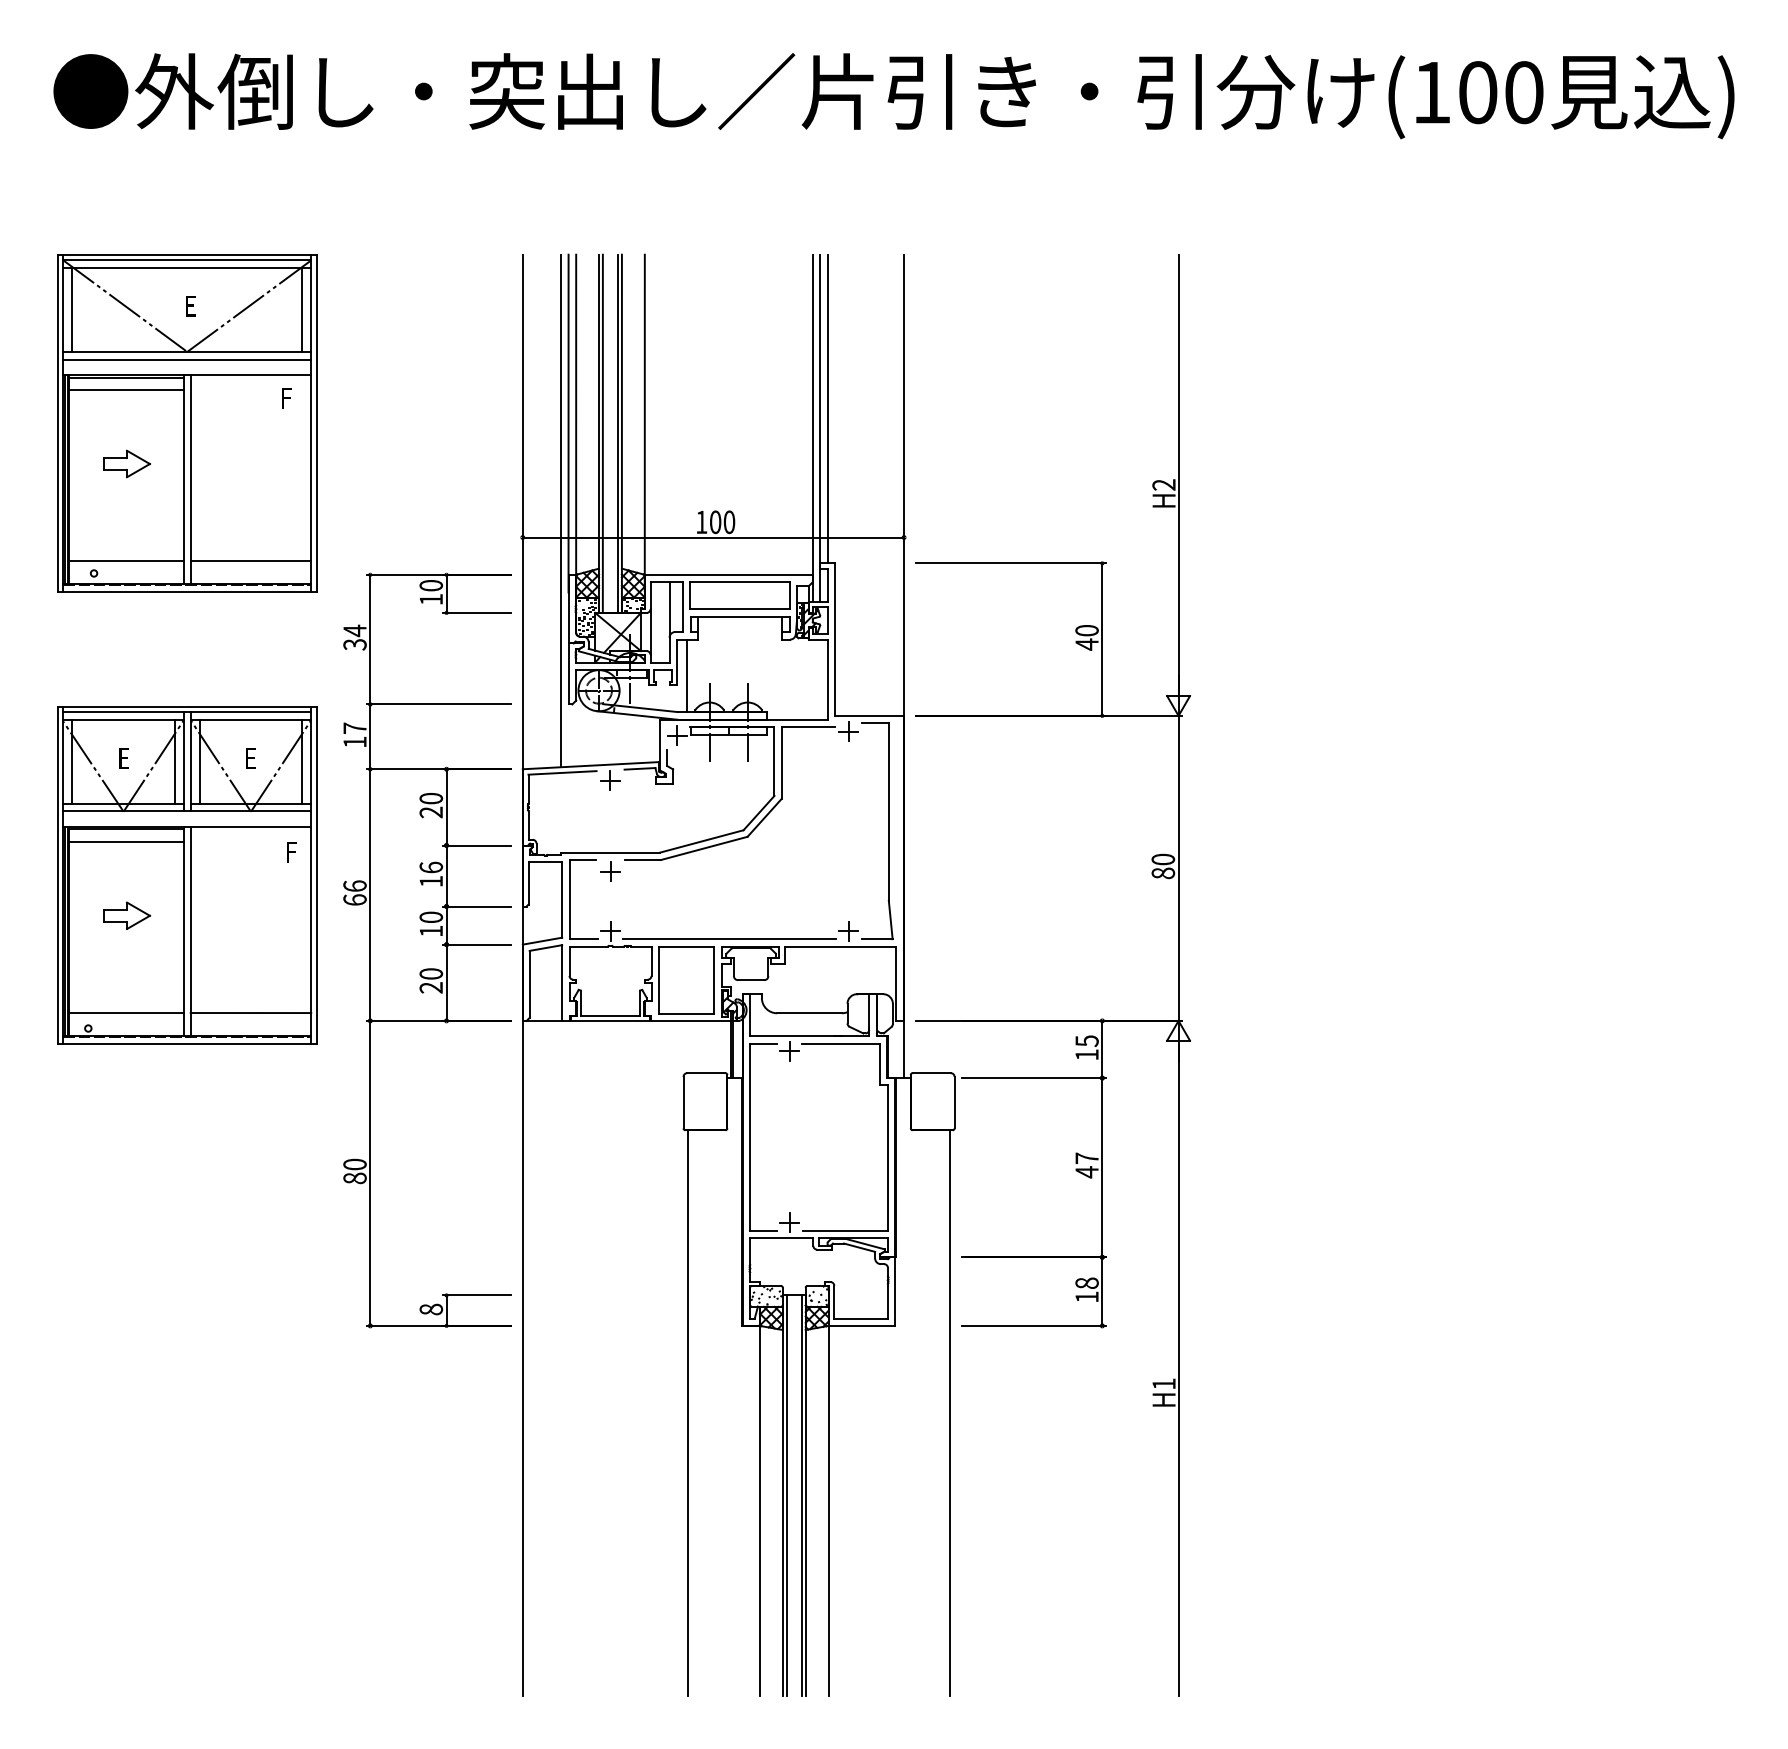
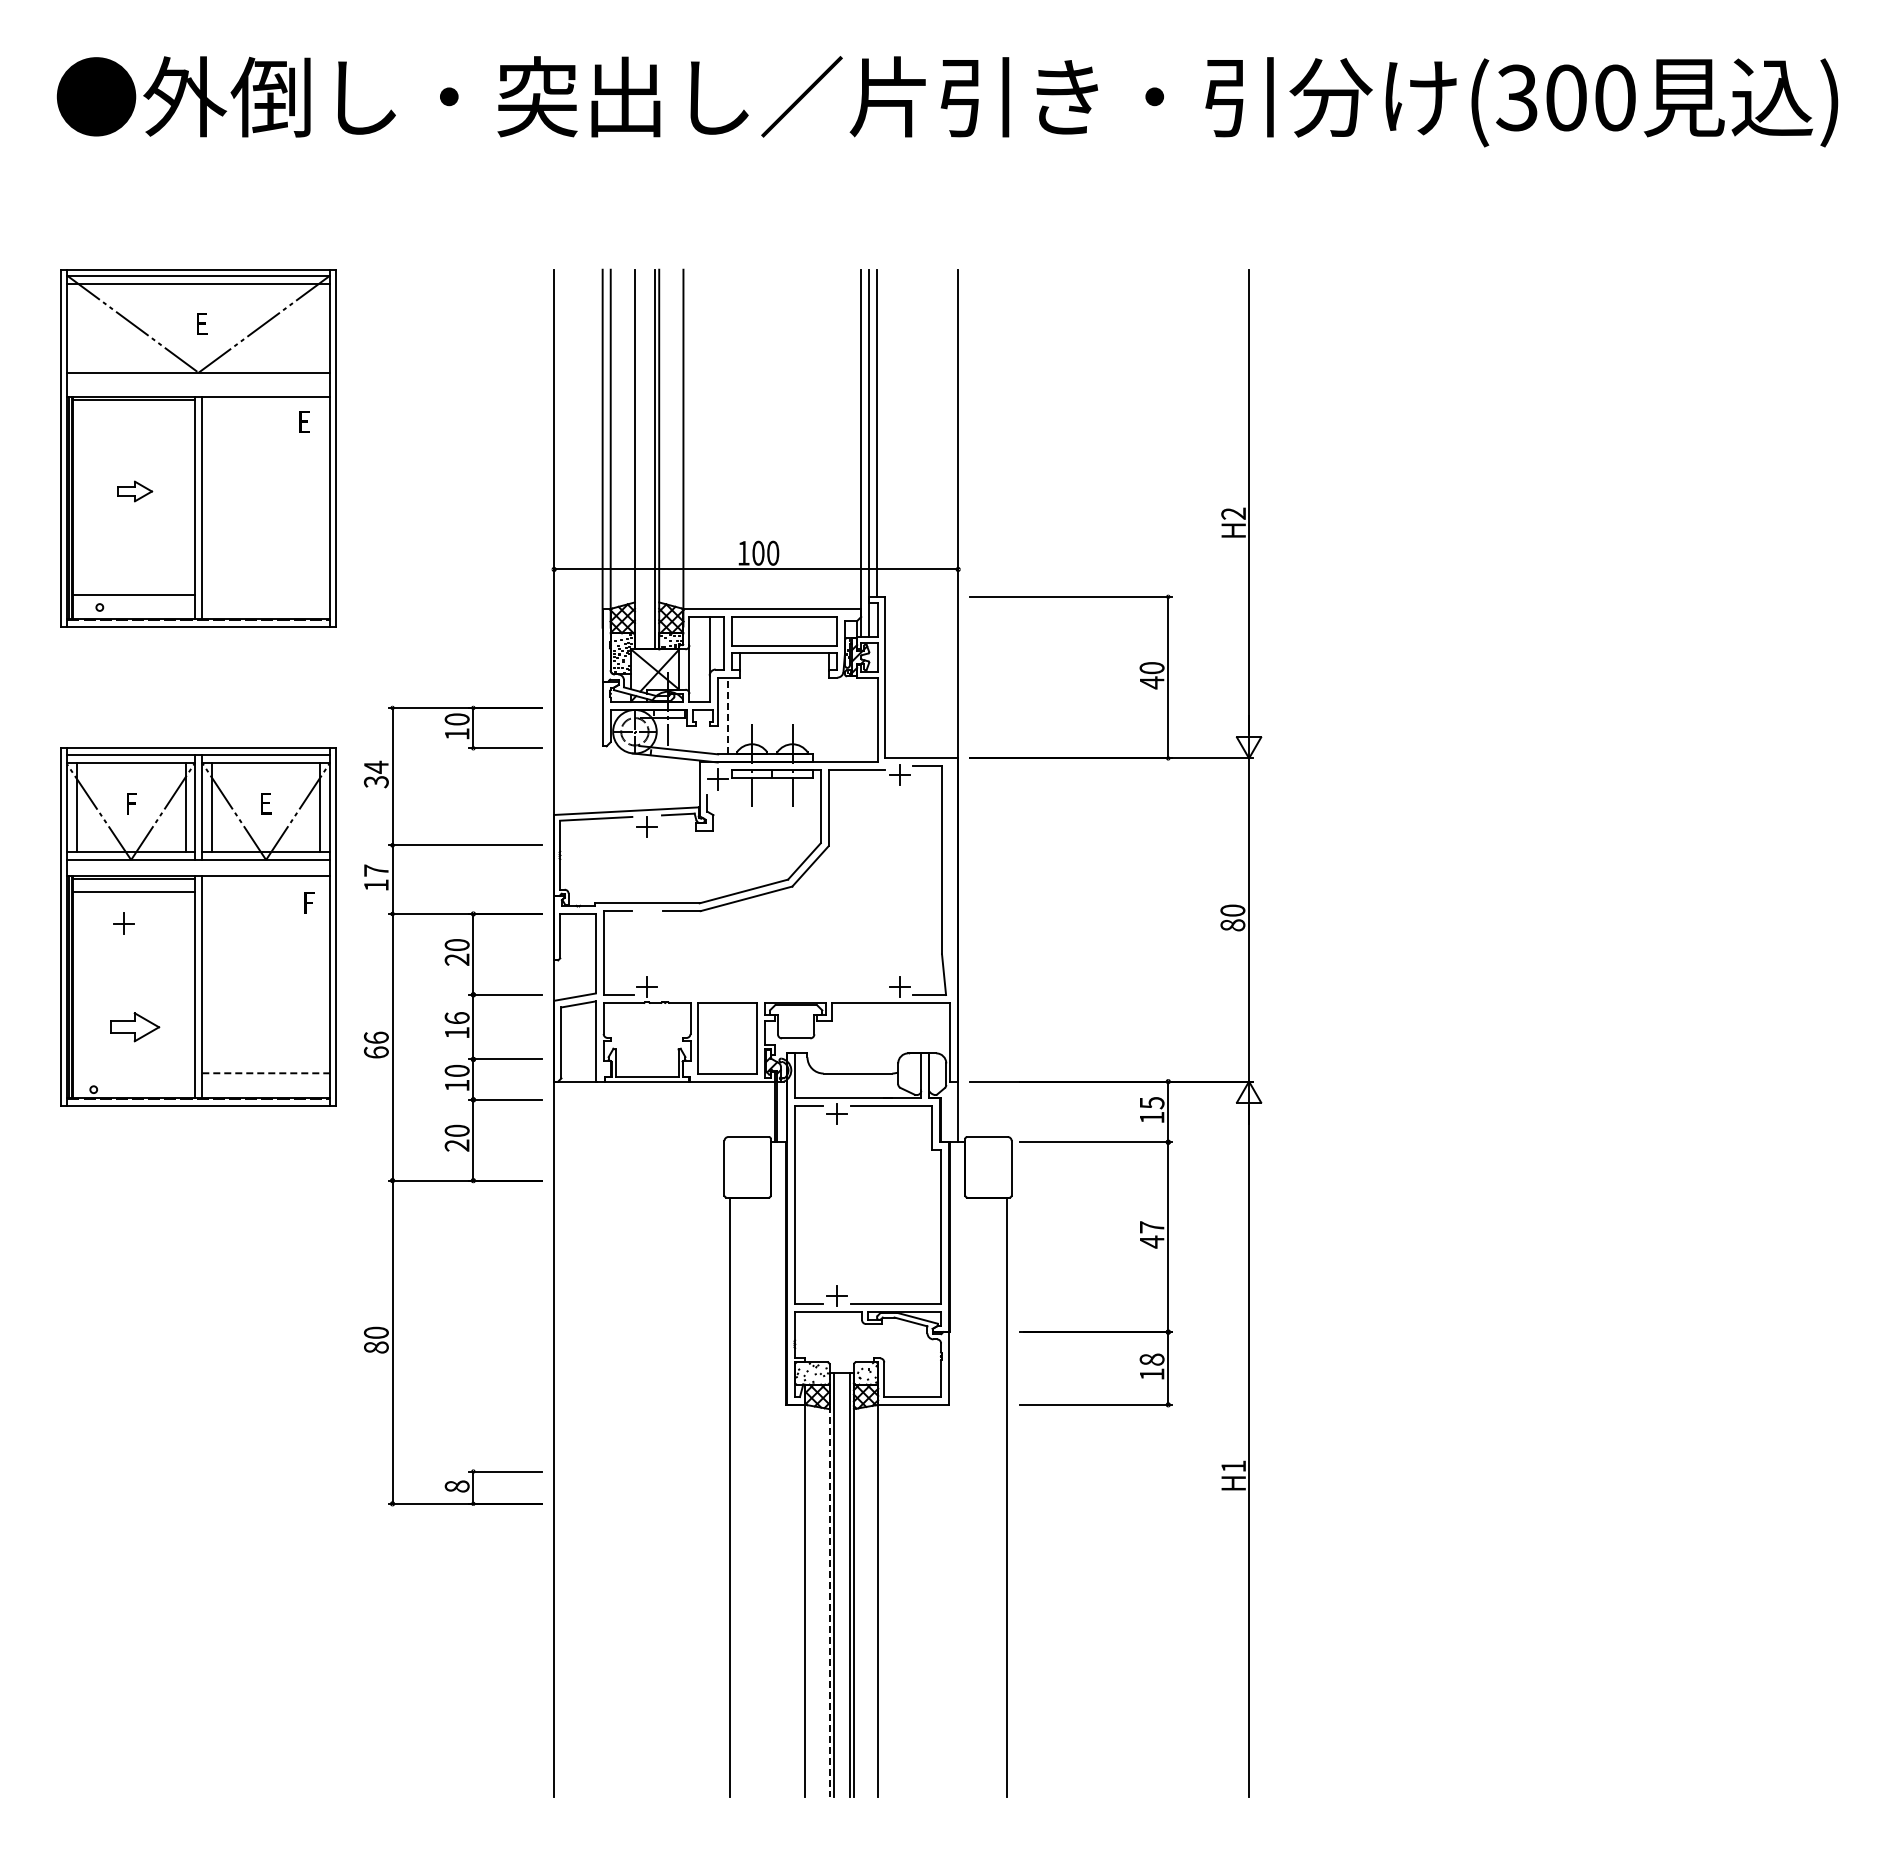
text: (1430, 92) -> (1516, 97), (100 -> (300
line: (72, 310) -> (76, 328), removed
line: (302, 310) -> (320, 328), removed
line: (187, 359) -> (198, 380), removed
line: (126, 390) -> (134, 413), removed
text: (288, 402) -> (305, 426), F -> E
line: (602, 433) -> (638, 459), removed
part: (127, 463) -> (135, 491), size x0.7
line: (560, 510) -> (594, 540), removed
line: (250, 561) -> (265, 594), removed
line: (686, 675) -> (727, 715), solid -> dashed
text: (124, 764) -> (132, 809), E -> F
part: (609, 871) -> (123, 923), moved
part: (127, 916) -> (135, 1027), moved
line: (729, 939) -> (773, 995), removed
part: (427, 949) -> (453, 1105), moved
line: (126, 1013) -> (134, 1073), removed
line: (251, 1013) -> (266, 1073), solid -> dashed
line: (782, 1496) -> (829, 1585), solid -> dashed

